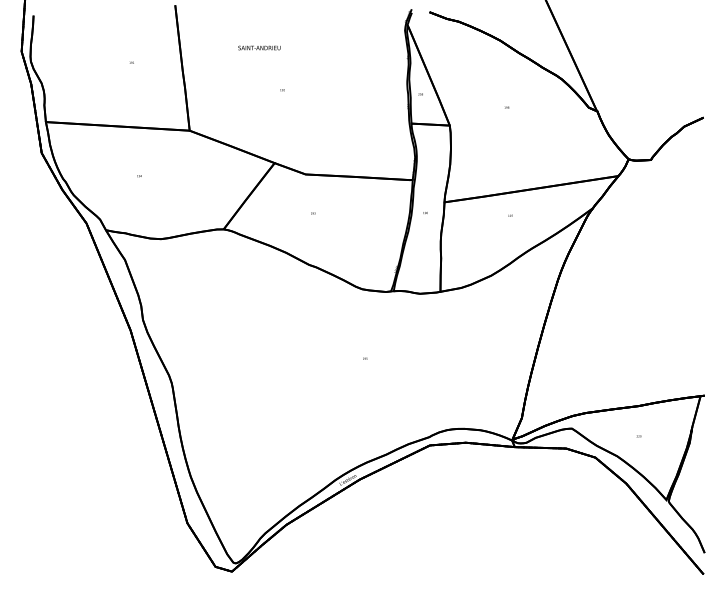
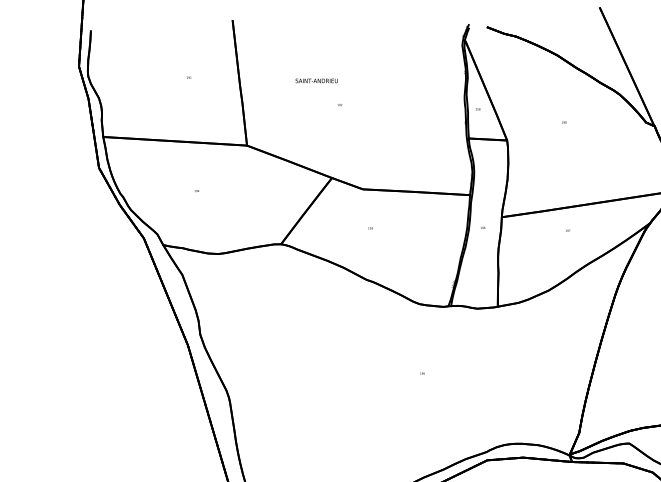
text: (259, 47) -> (316, 80), moved

